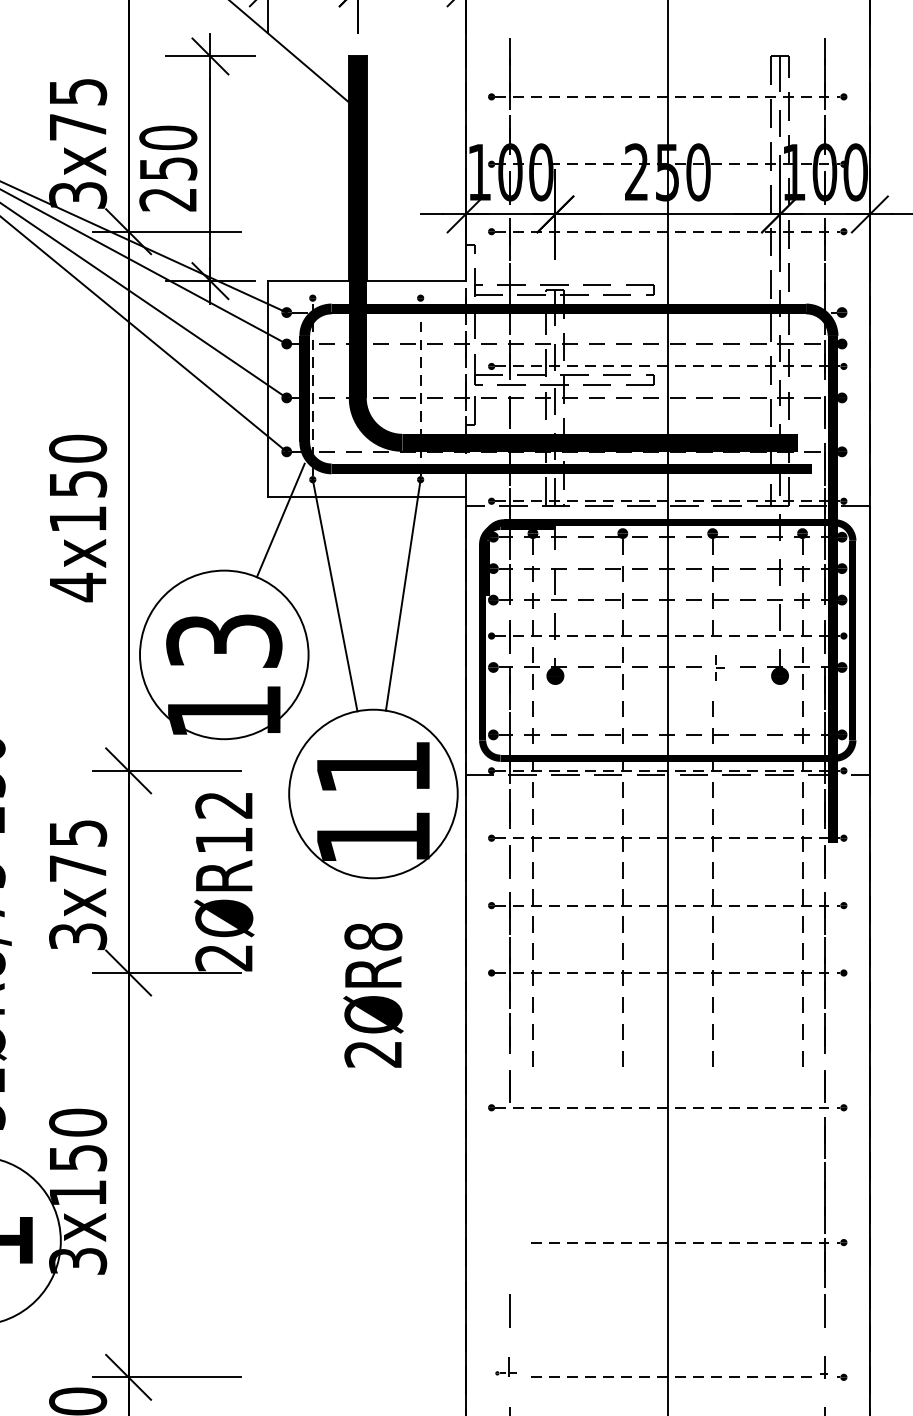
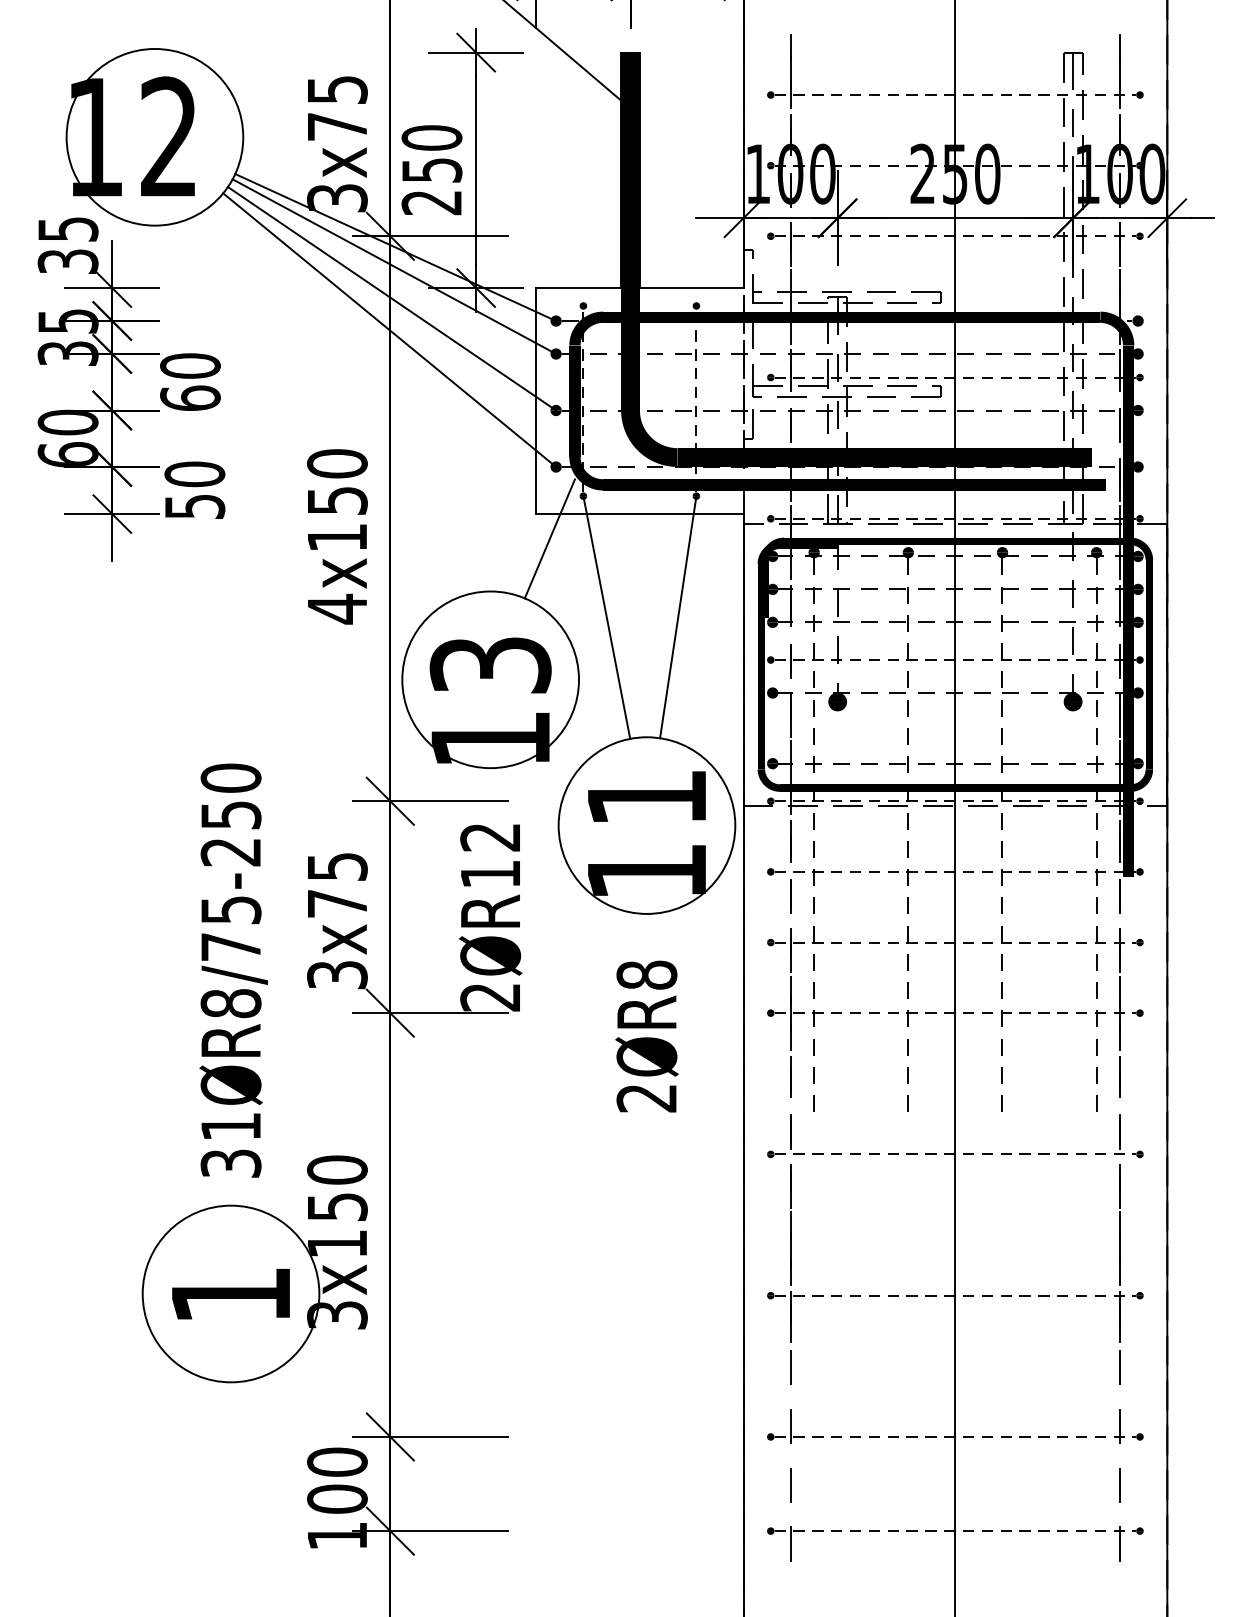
part: (719, 667) -> (1009, 693), size x1.67
part: (505, 1202) -> (785, 1253), added
part: (505, 1367) -> (785, 1426), size x1.67
part: (824, 1367) -> (1119, 1426), size x1.43

